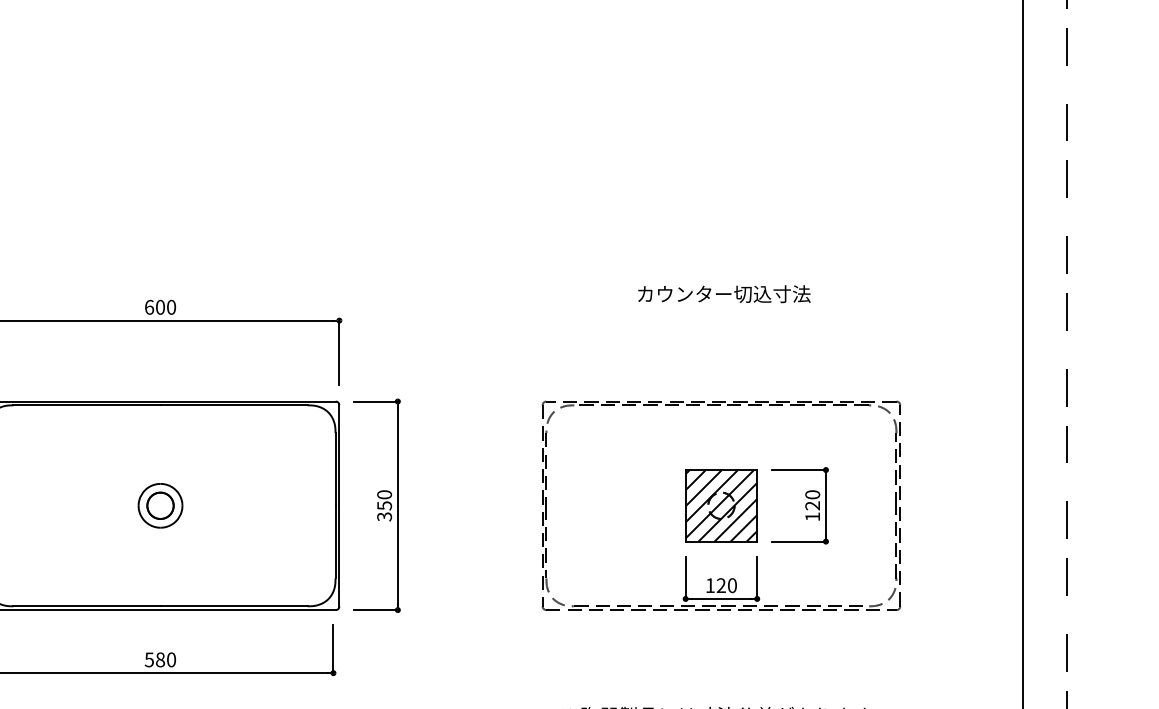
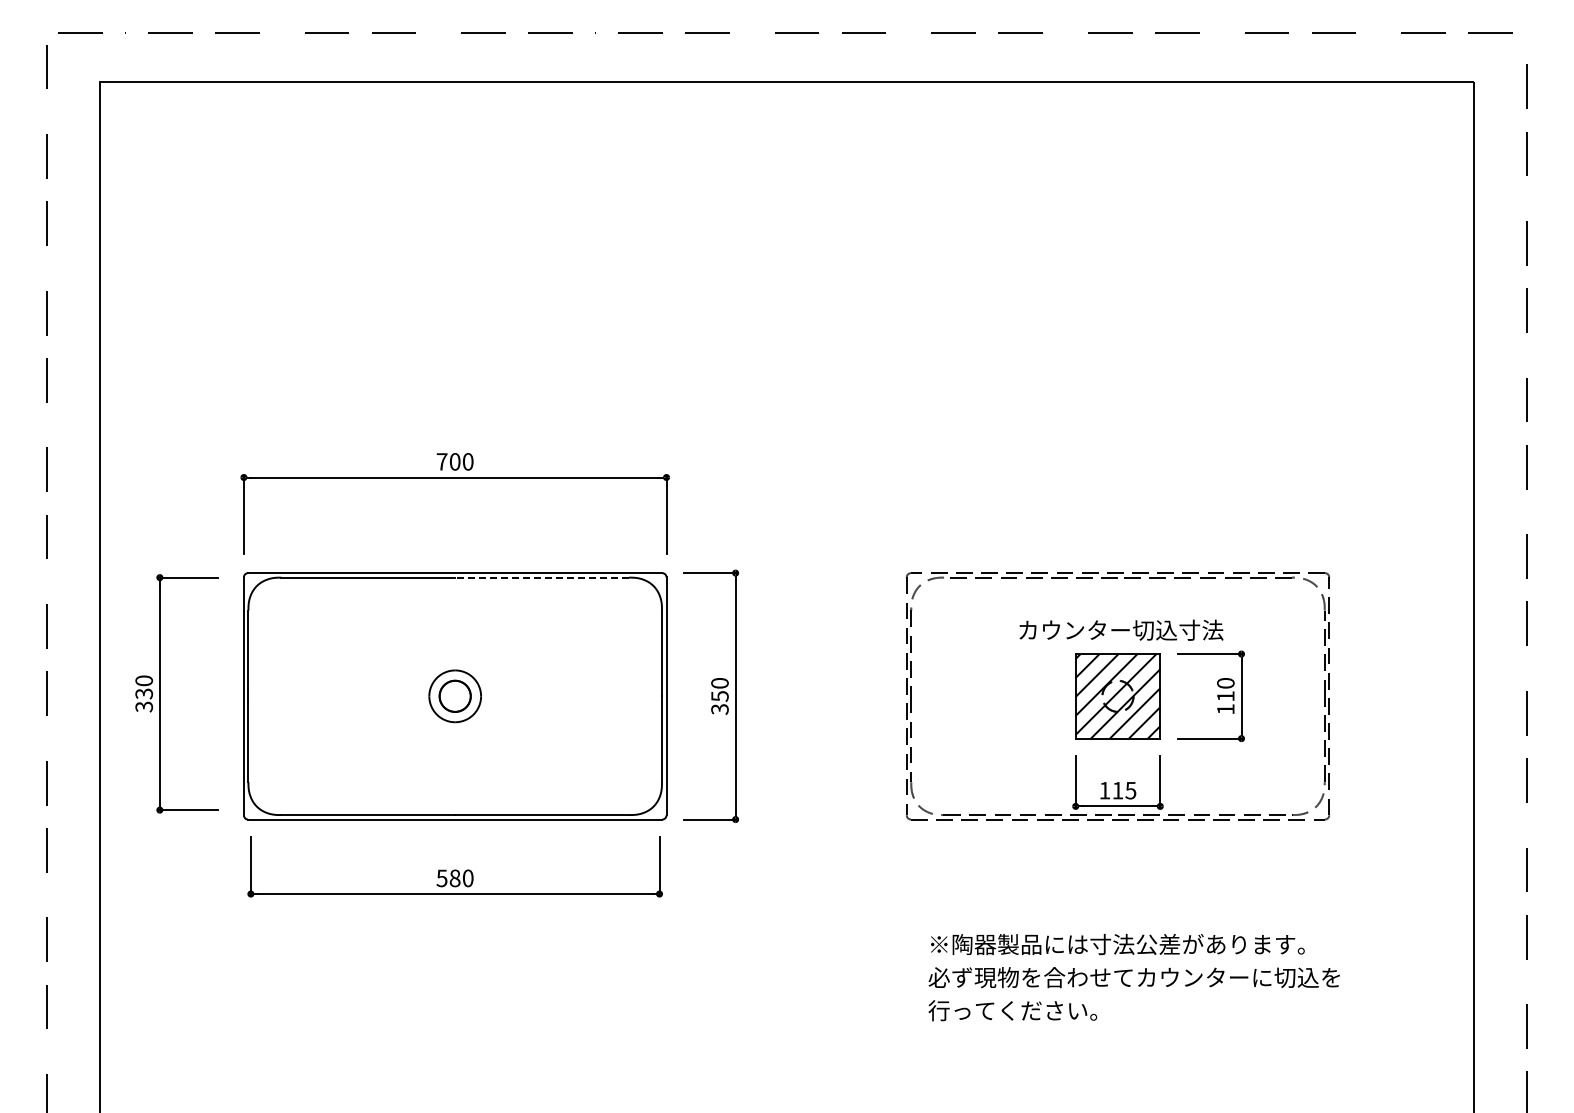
text: (724, 293) -> (1121, 629), moved
text: (148, 307) -> (441, 461), 600 -> 700
line: (234, 405) -> (542, 577), solid -> dashed
text: (812, 505) -> (1225, 696), 120 -> 110
text: (726, 585) -> (1124, 790), 120 -> 115

